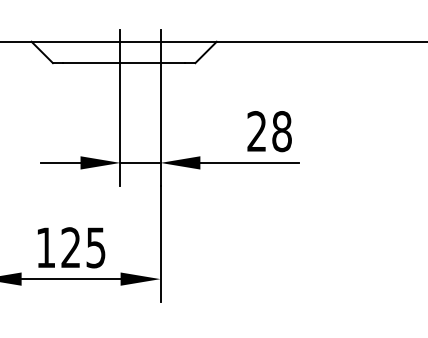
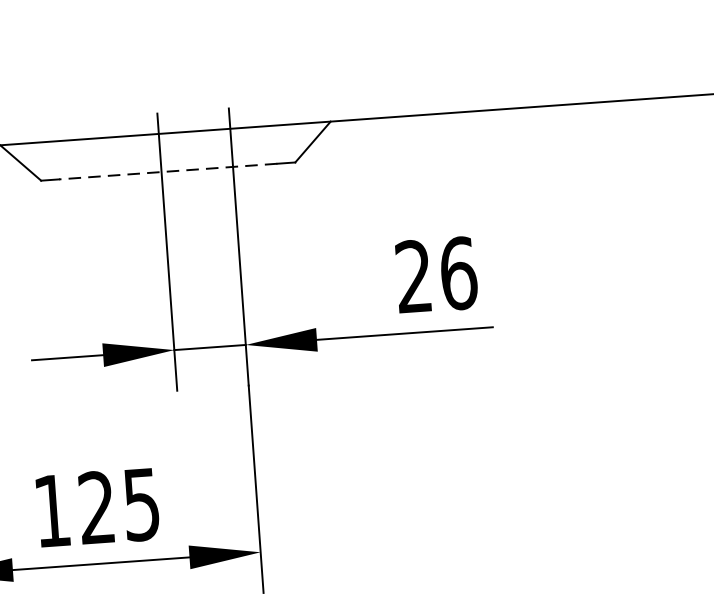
line: (123, 63) -> (167, 172), solid -> dashed
text: (282, 131) -> (459, 273), 28 -> 26

